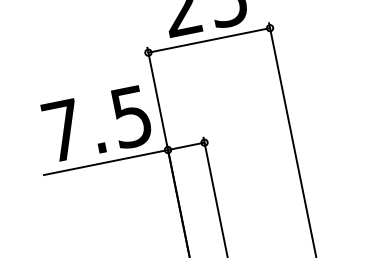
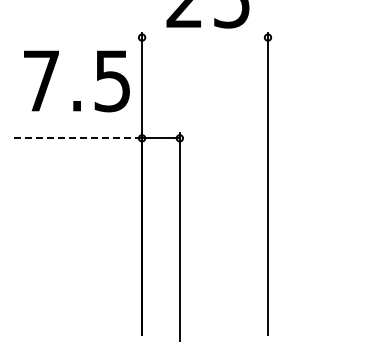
line: (208, 40) -> (204, 37), removed
text: (96, 124) -> (76, 81), moved
line: (105, 162) -> (77, 138), solid -> dashed

